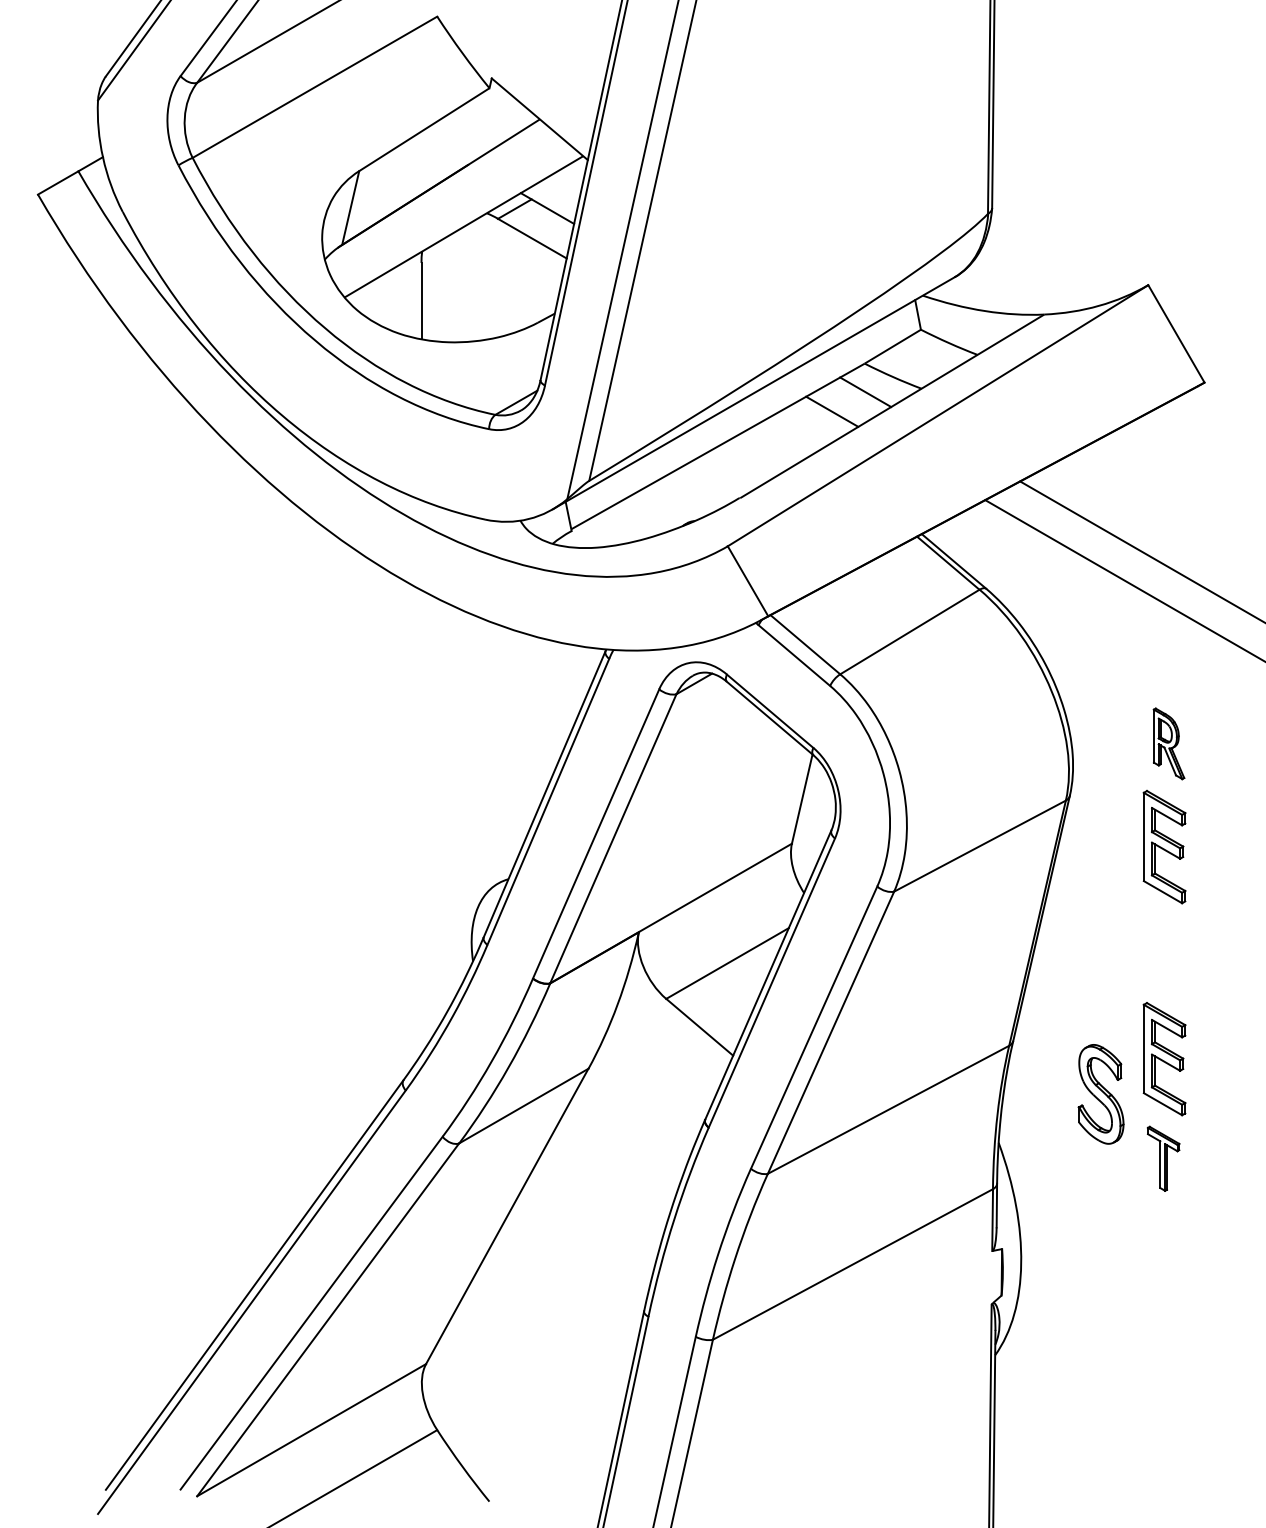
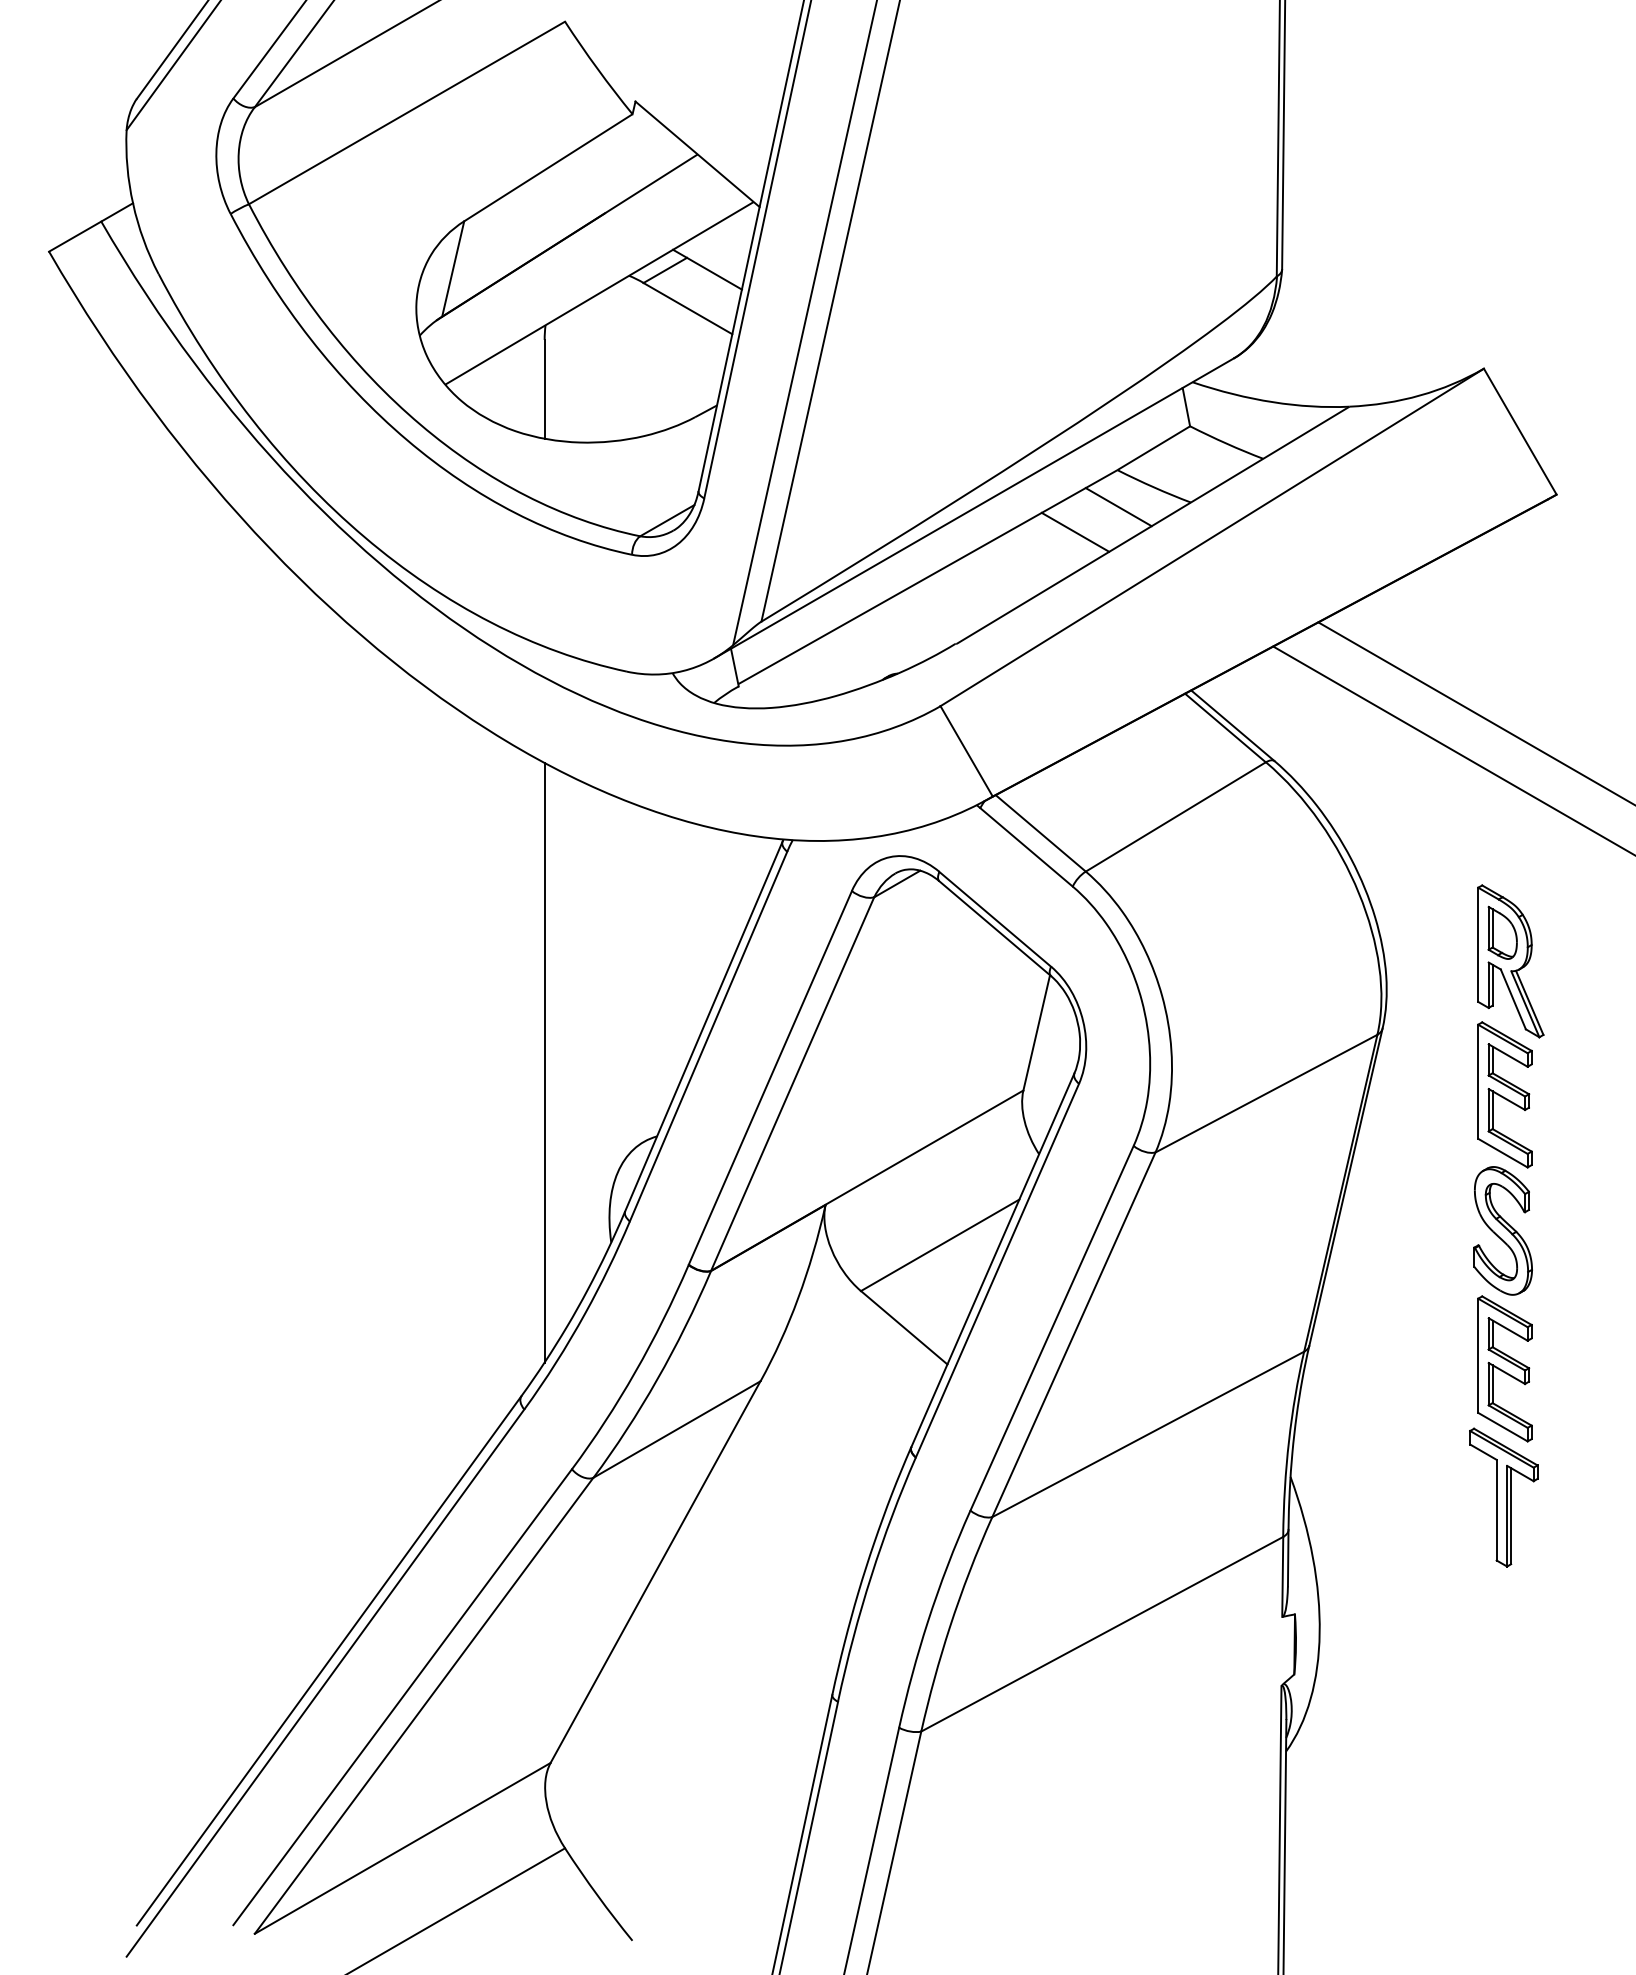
part: (1168, 743) -> (1510, 961), size x1.67
line: (421, 822) -> (544, 1063), added
part: (1100, 1094) -> (1502, 1231), moved
part: (1163, 1158) -> (1503, 1497), size x1.67

